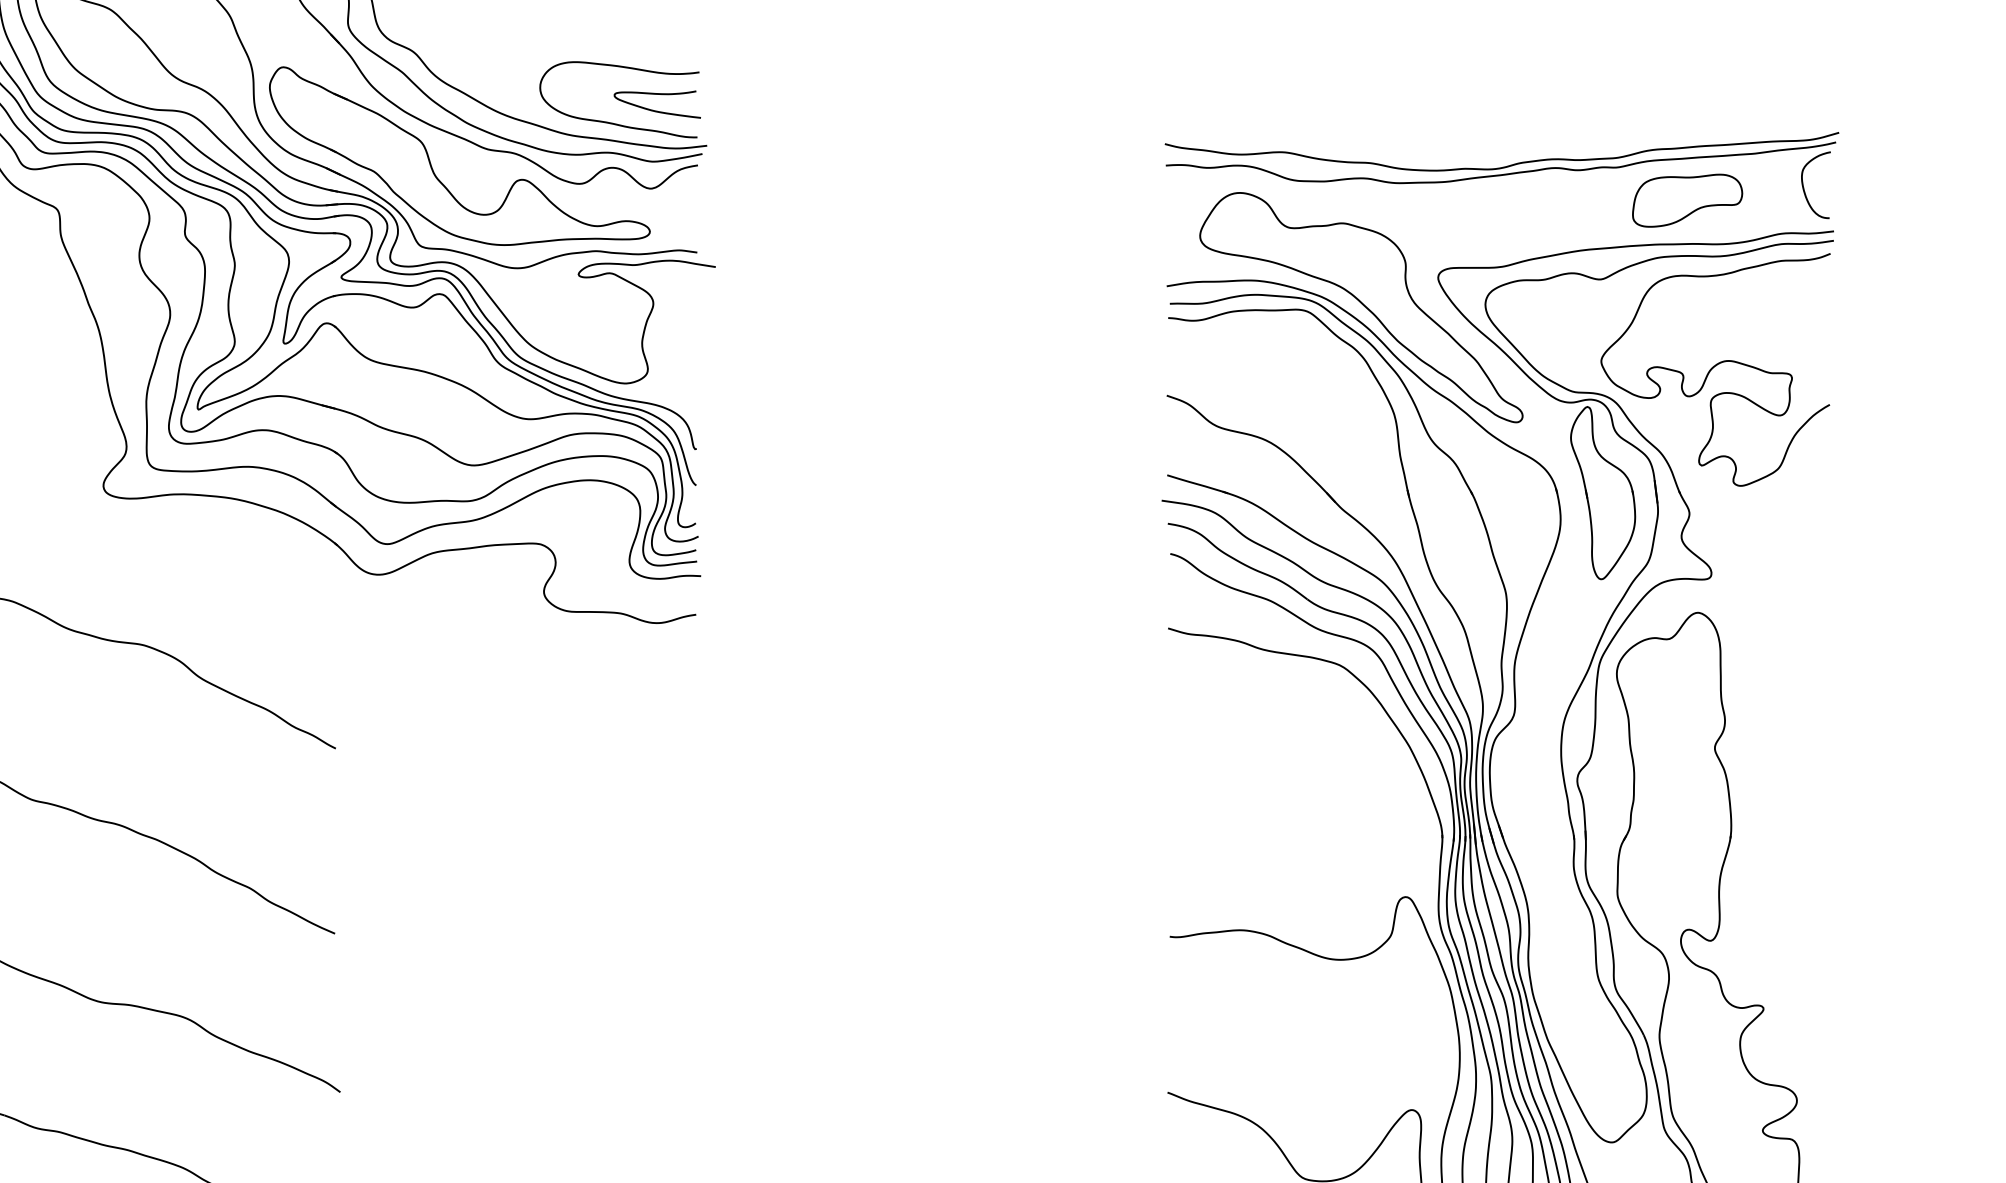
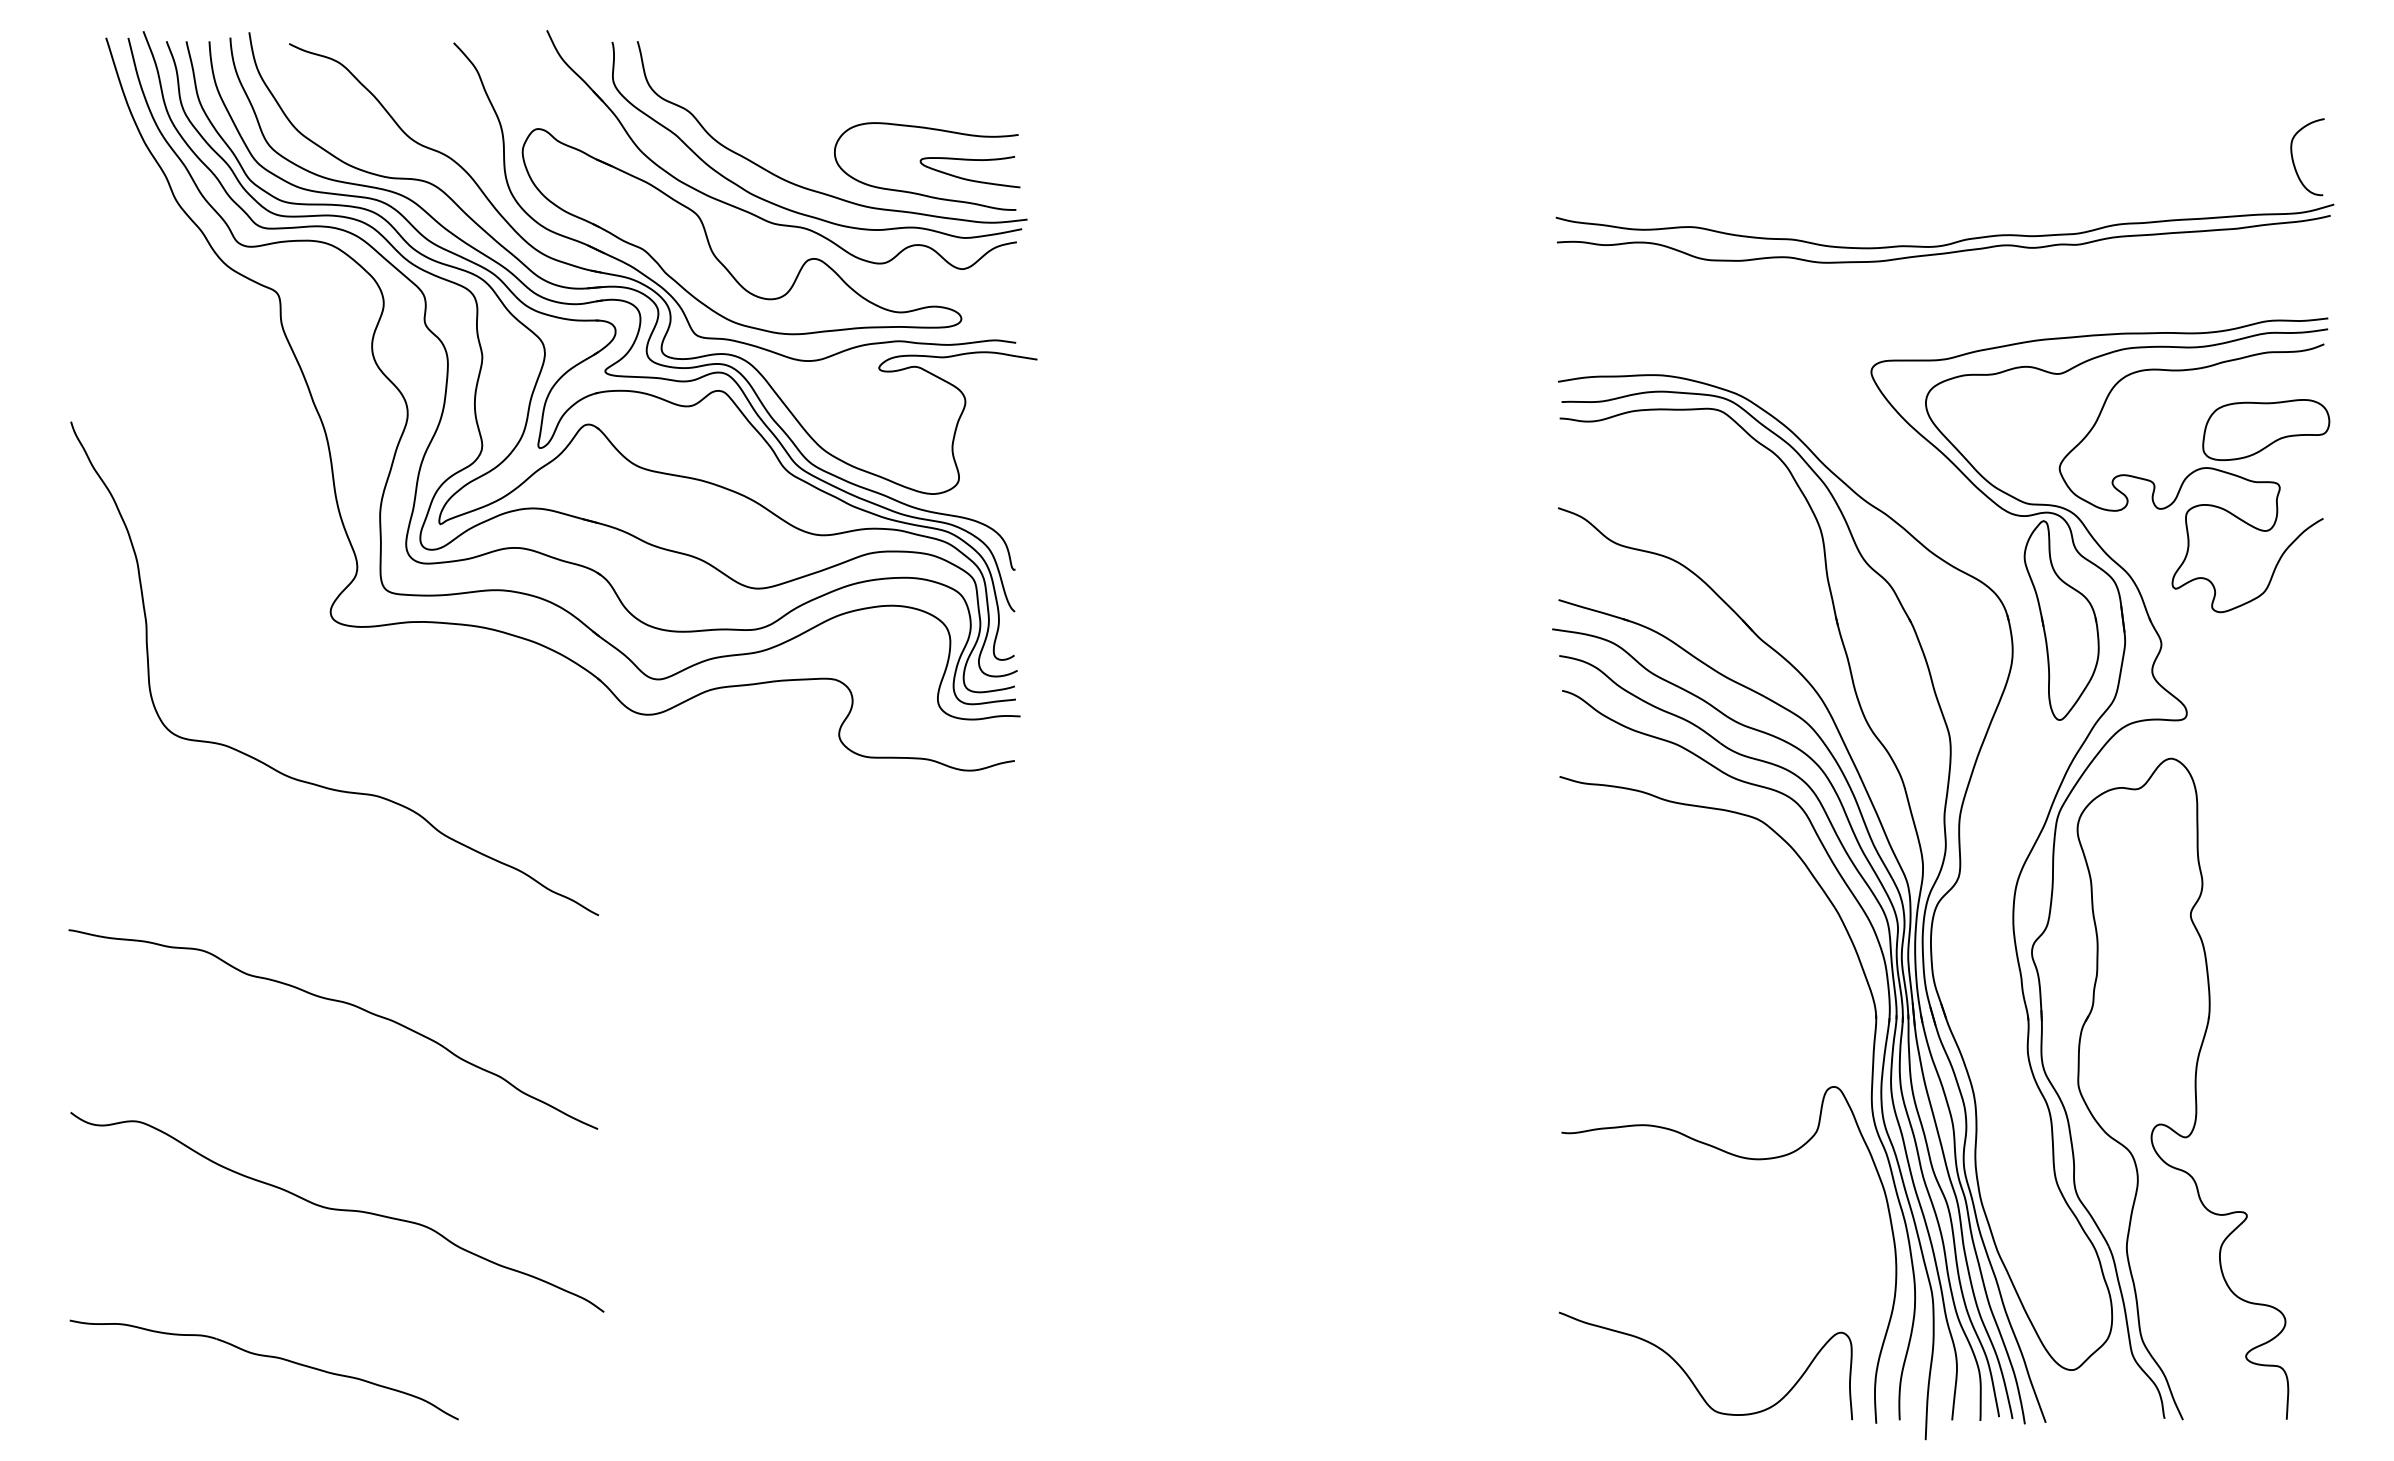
curve: (1804, 189) -> (2294, 162), moved
part: (1687, 200) -> (2266, 429), moved
part: (1361, 307) -> (1782, 406), removed

